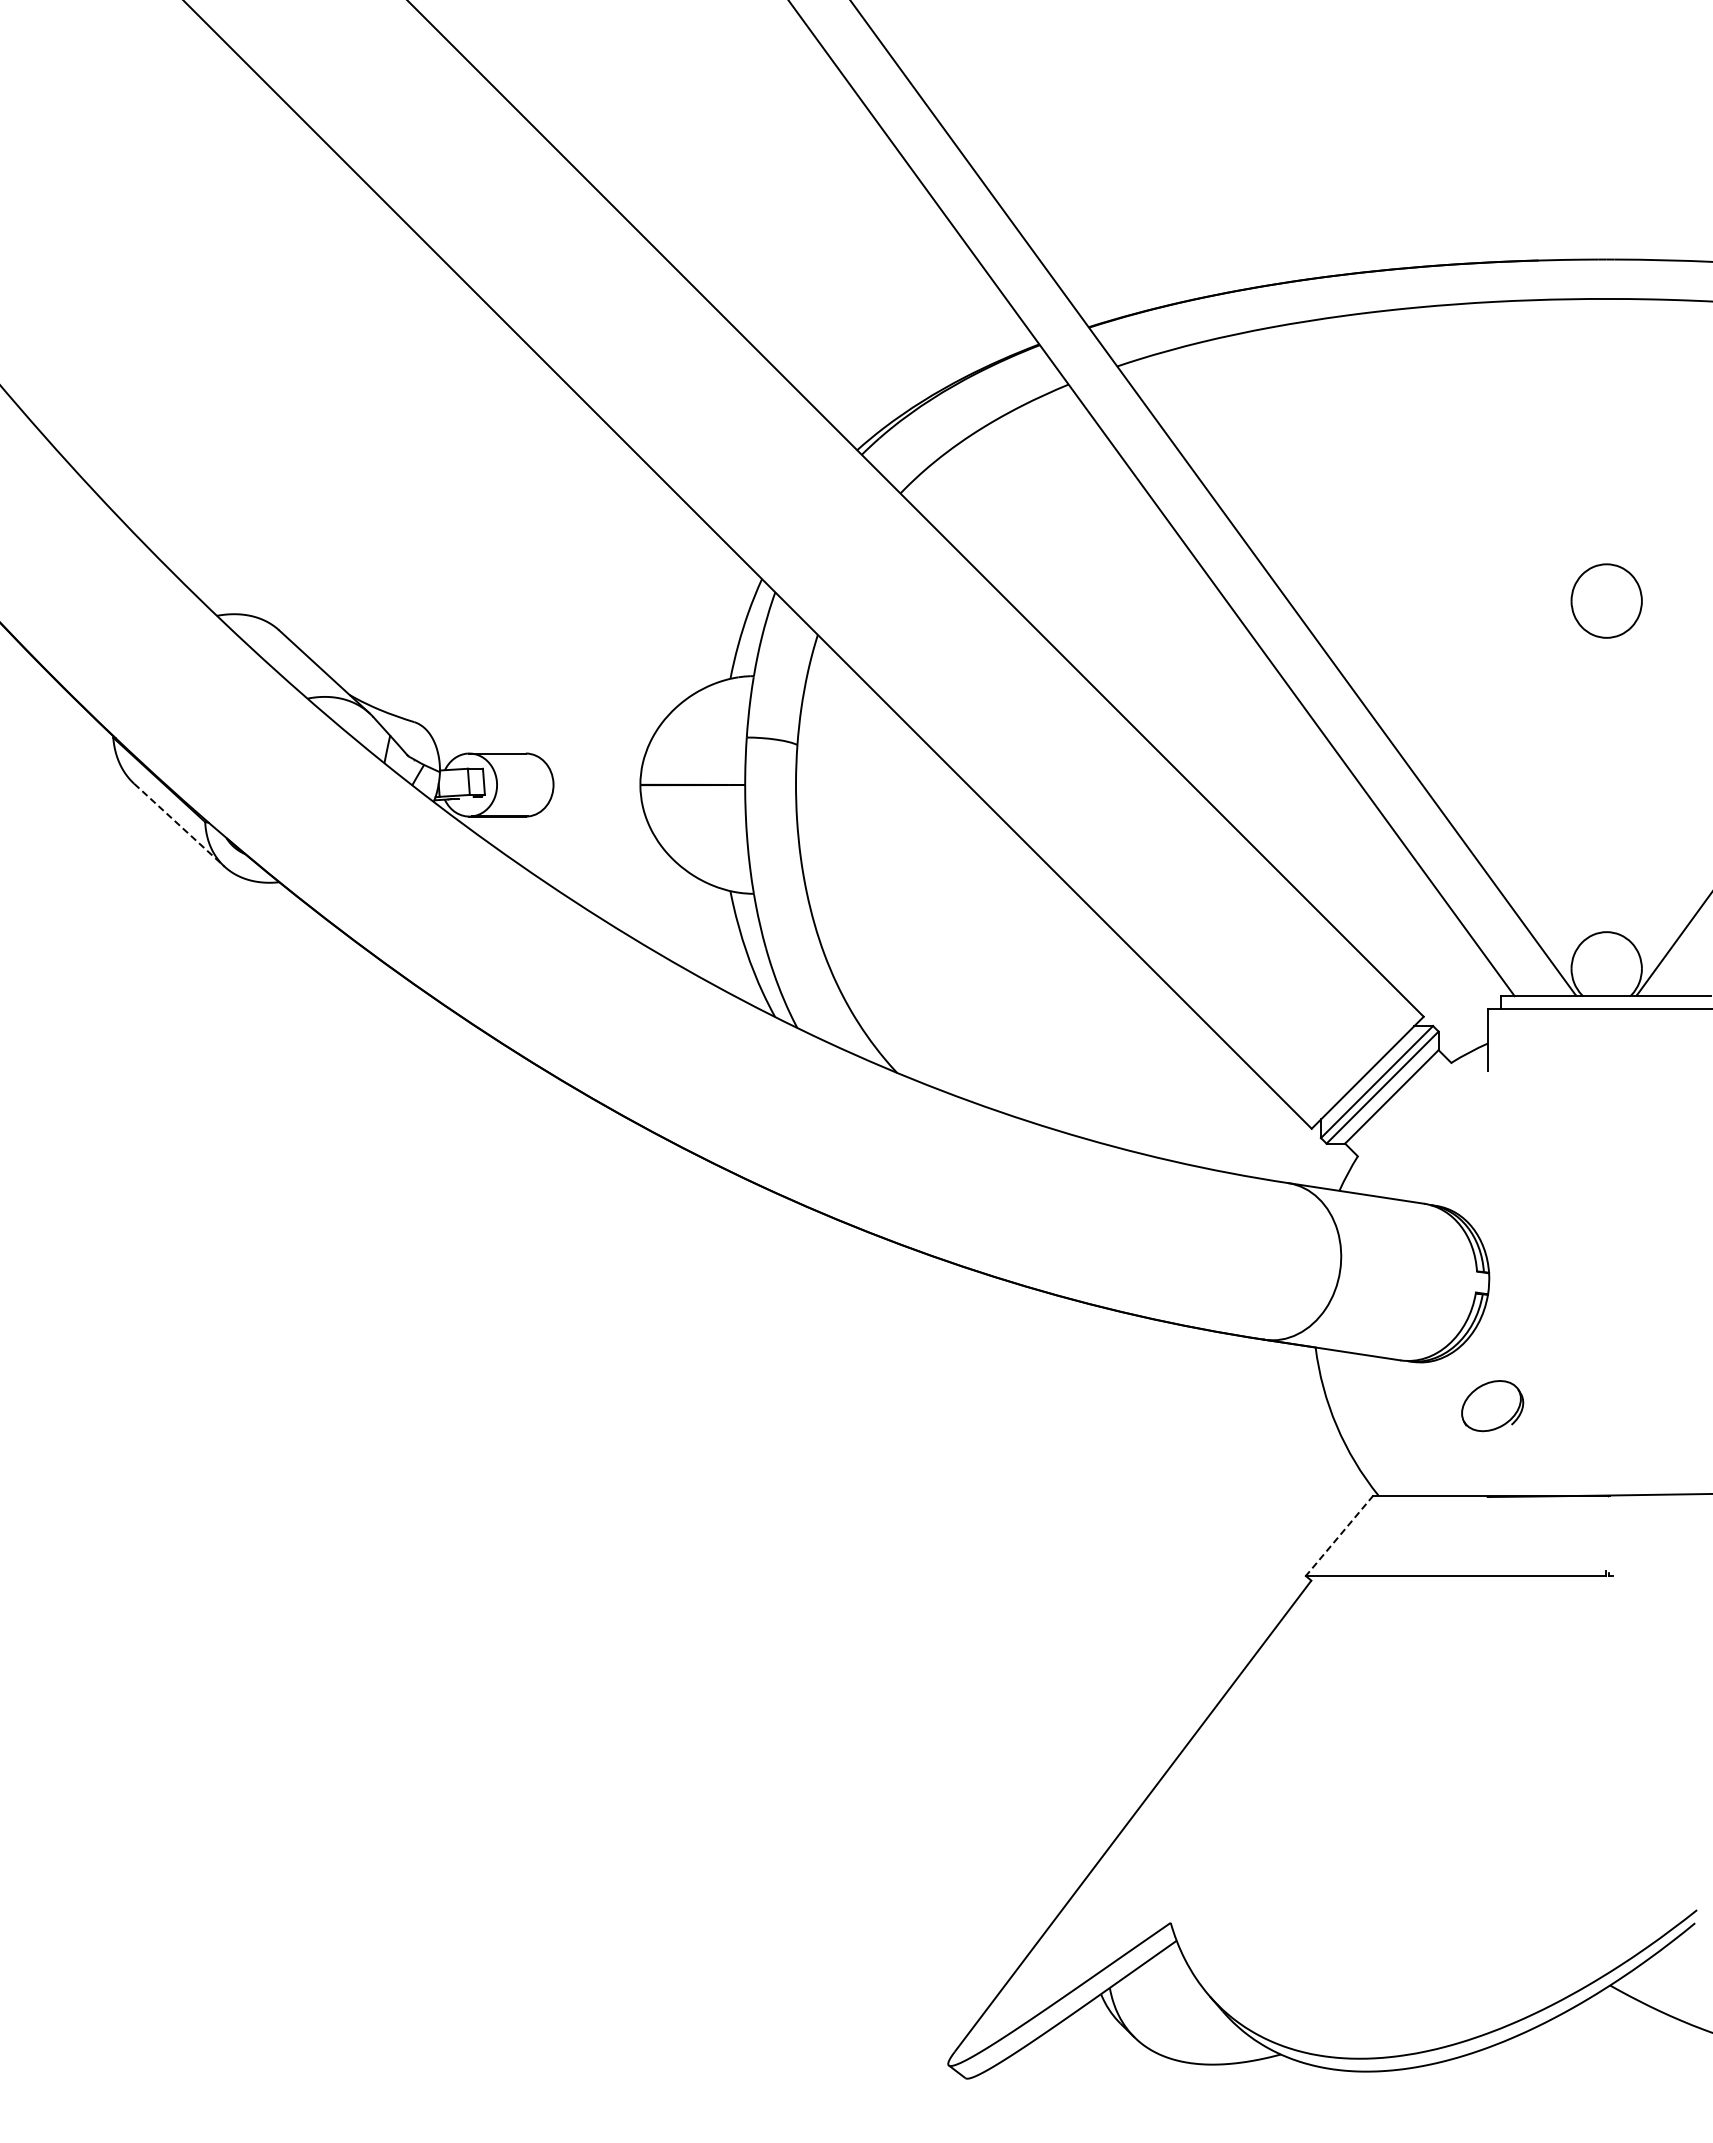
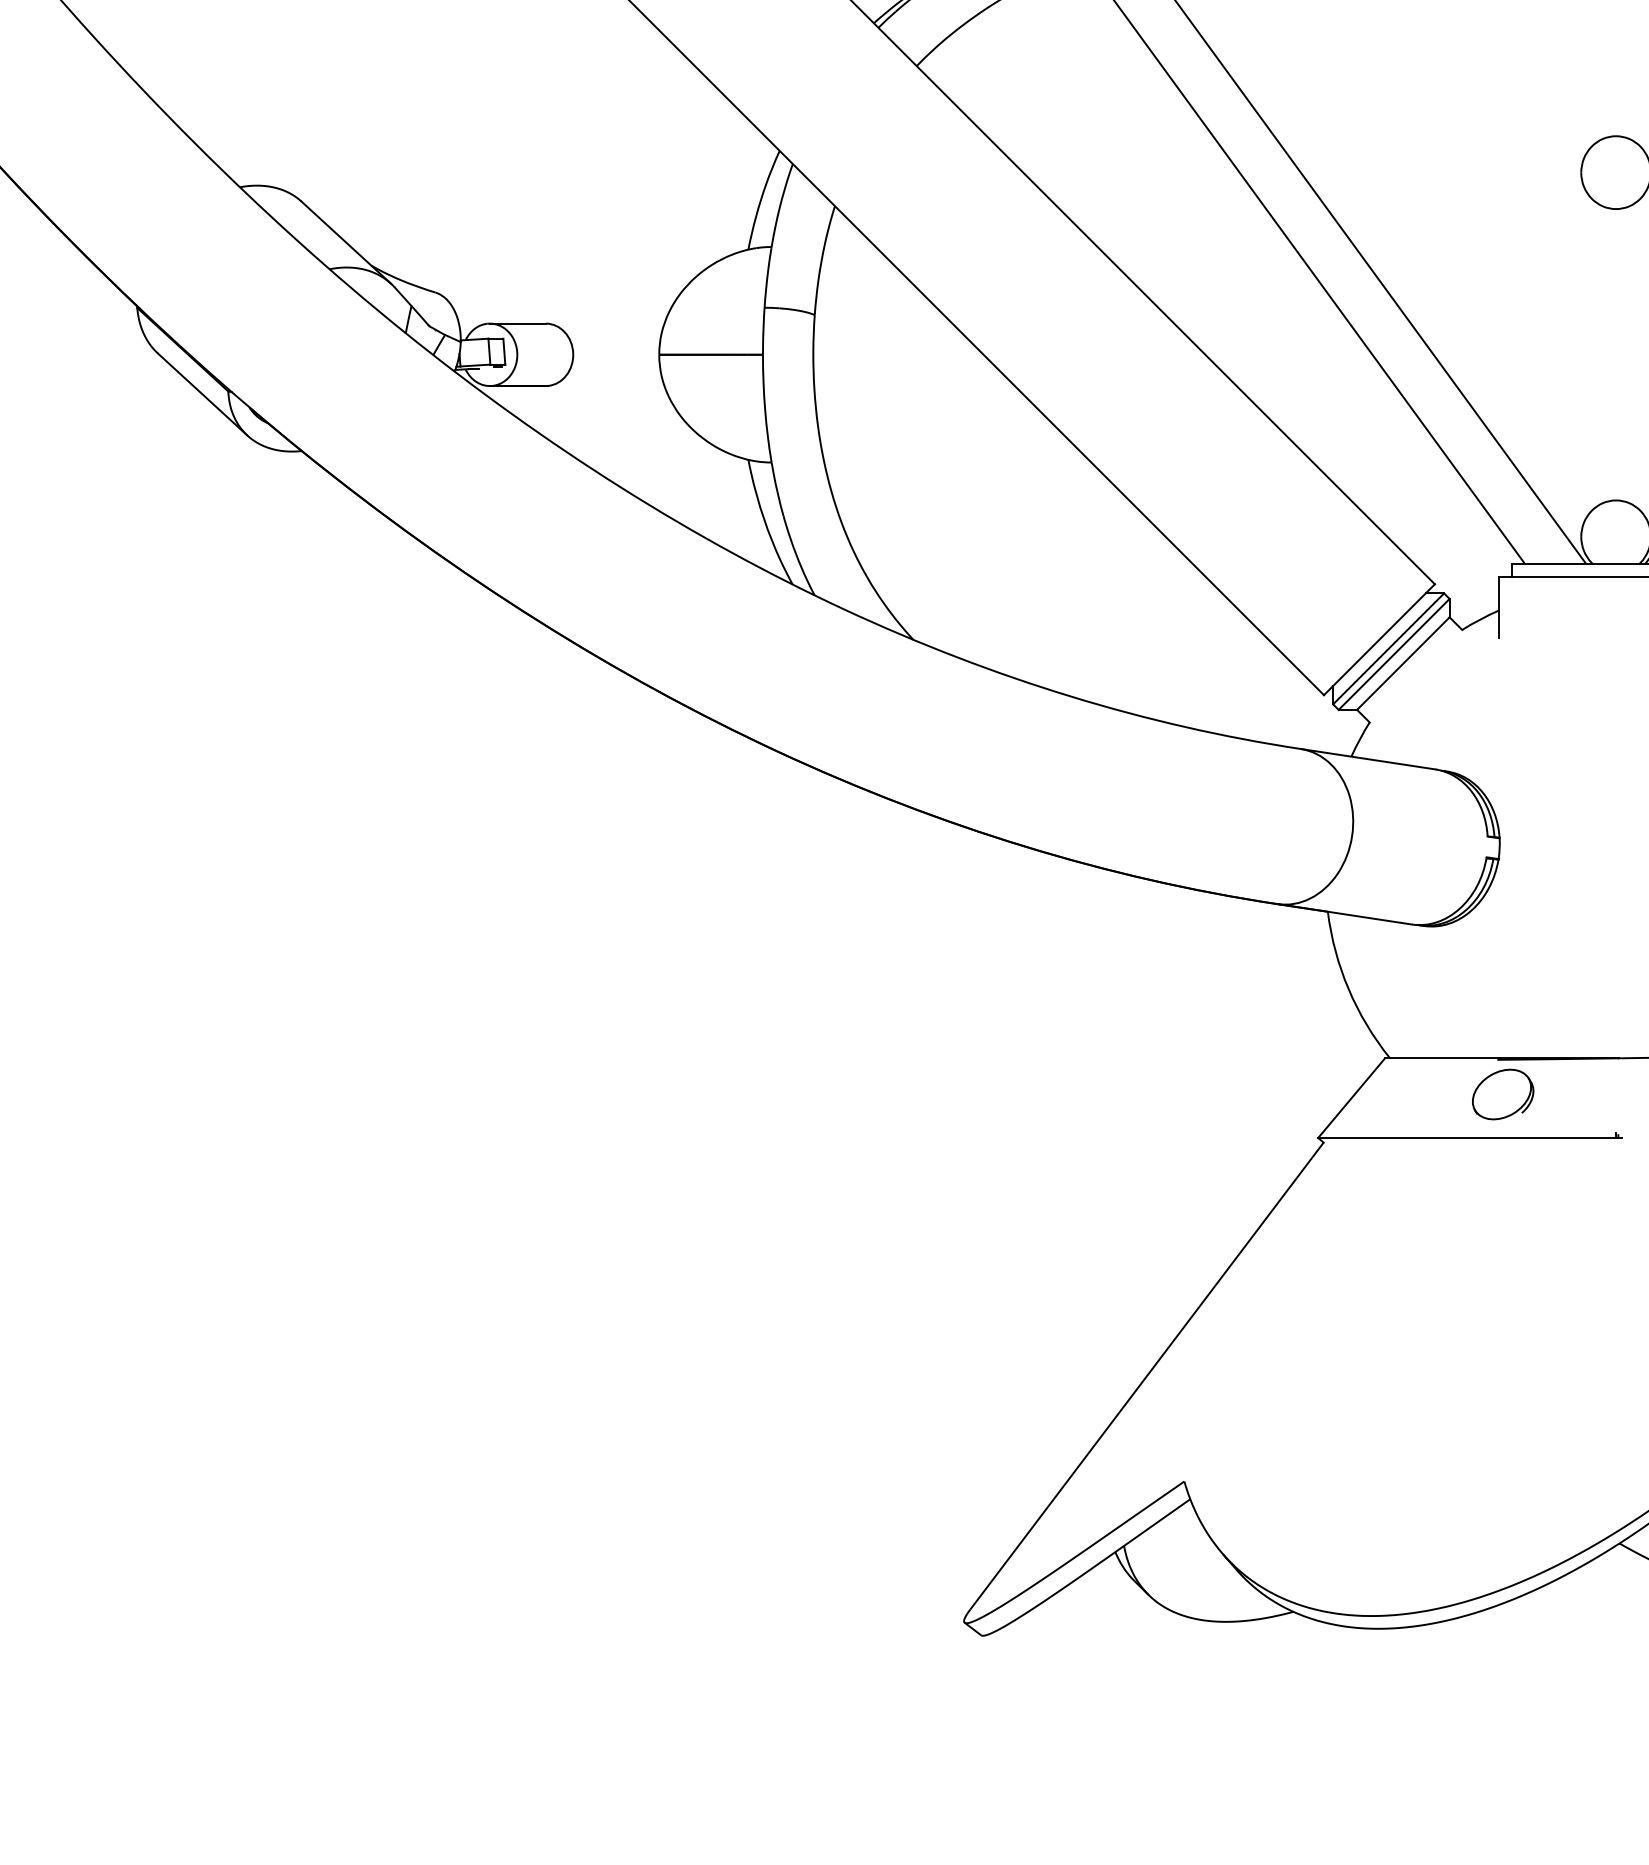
line: (179, 825) -> (202, 394), dashed -> solid
part: (1492, 1406) -> (1502, 1094), moved
line: (1339, 1535) -> (1351, 1097), dashed -> solid

